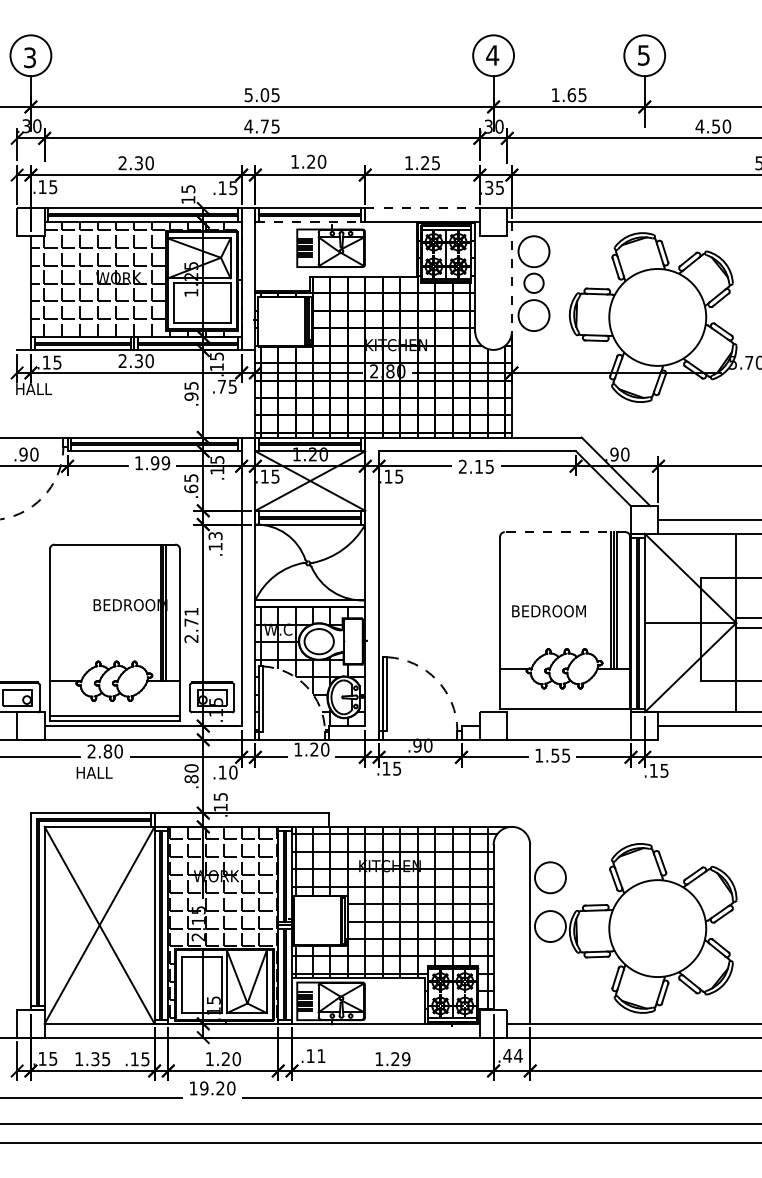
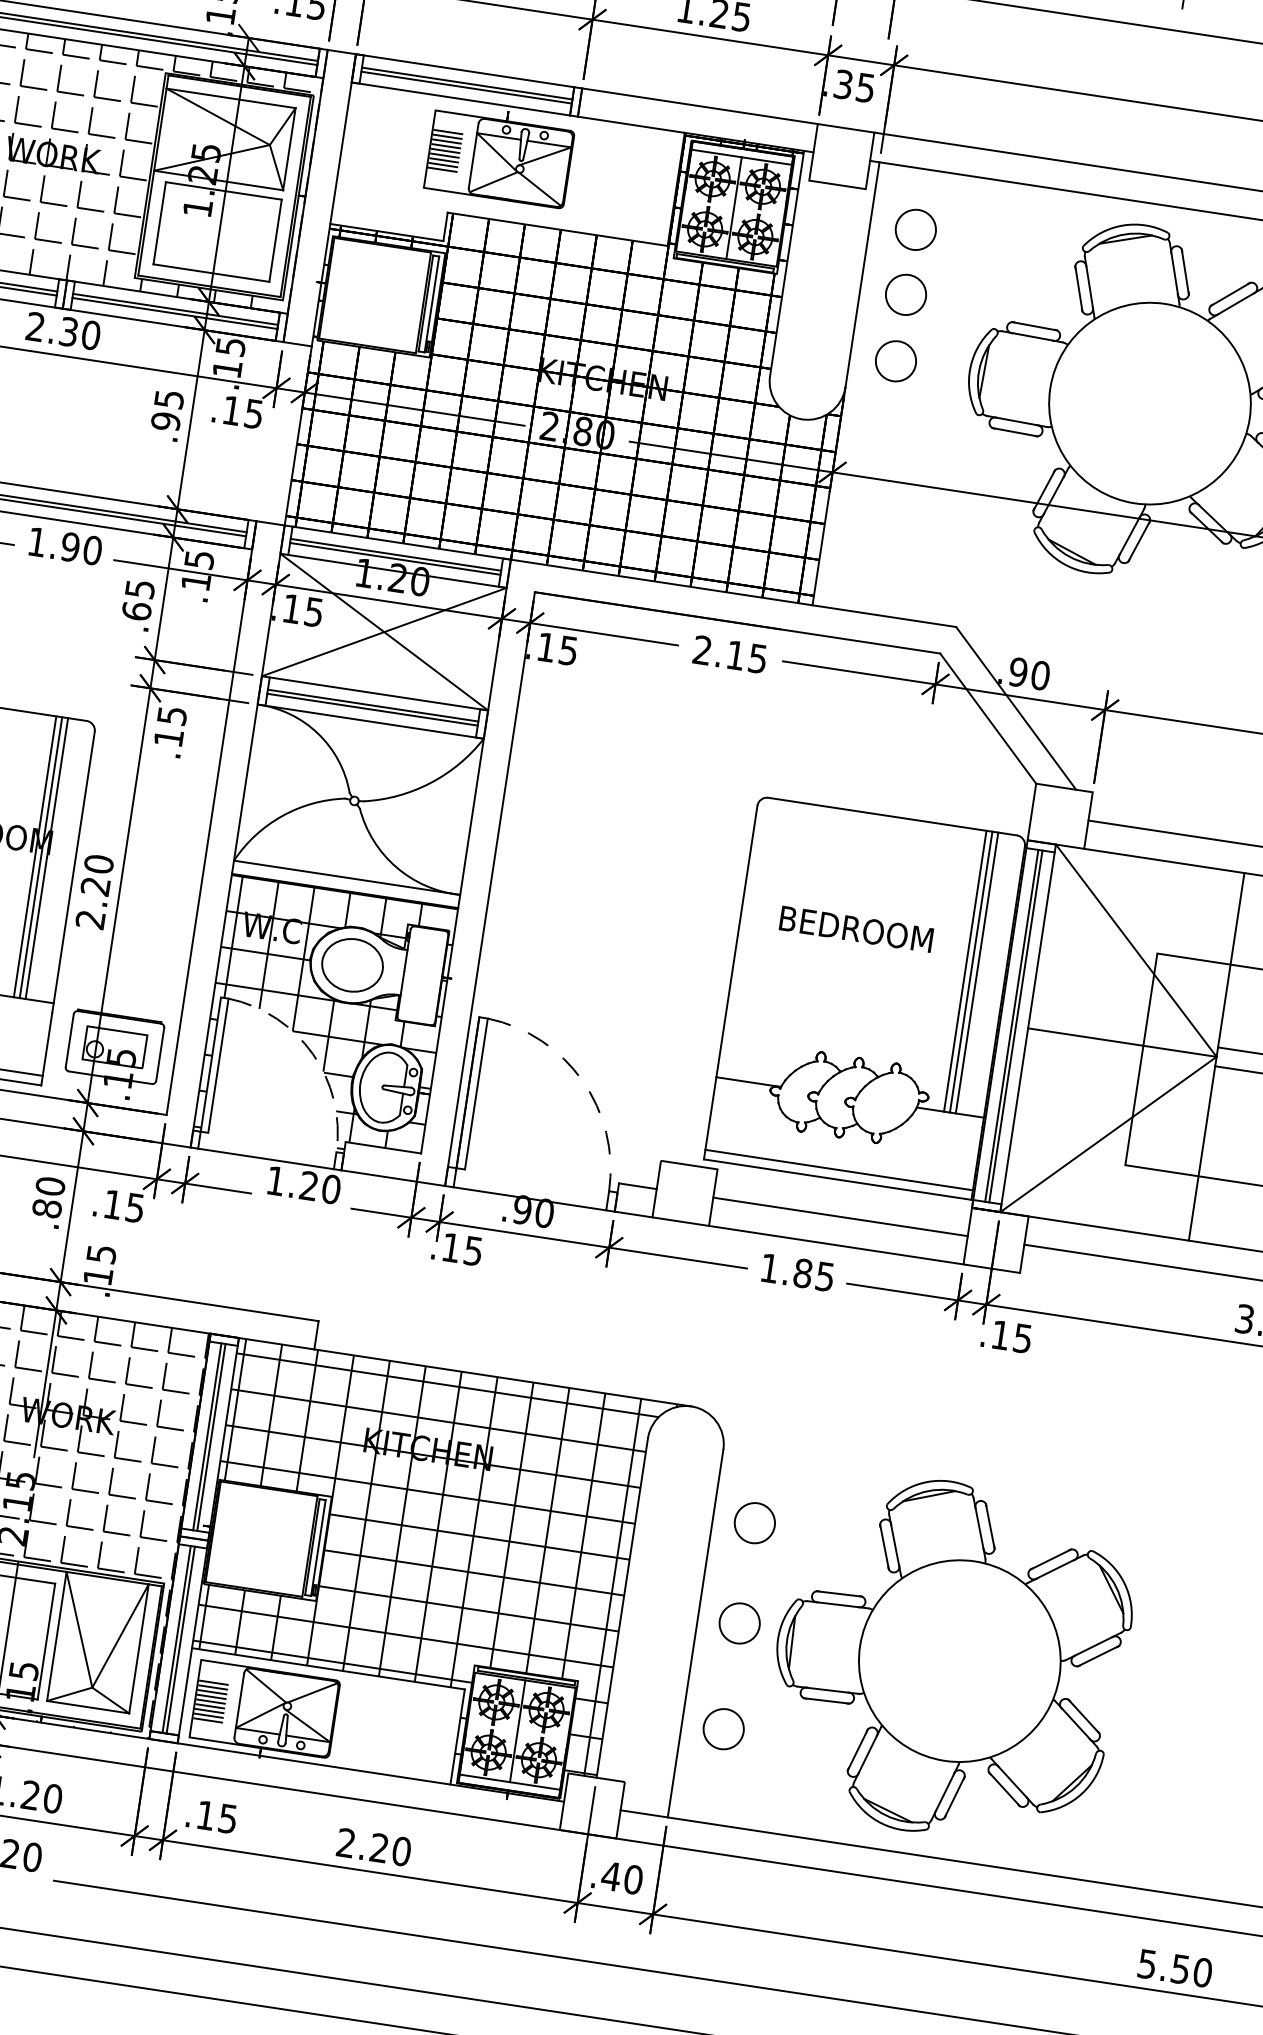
line: (423, 208) -> (701, 106), dashed -> solid
line: (308, 222) -> (460, 99), dashed -> solid
circle: (533, 251) -> (914, 229), size x0.62
line: (511, 276) -> (861, 273), dashed -> solid
circle: (533, 315) -> (894, 360), size x0.62
text: (221, 386) -> (230, 409), .75 -> .15
text: (165, 463) -> (91, 550), 1.99 -> 1.90
line: (564, 532) -> (891, 817), dashed -> solid
text: (214, 535) -> (170, 714), .13 -> .15
text: (548, 611) -> (855, 929), moved
text: (191, 616) -> (97, 873), 2.71 -> 2.20
line: (565, 703) -> (840, 1169), added
line: (569, 726) -> (841, 1217), added
text: (555, 755) -> (803, 1273), 1.55 -> 1.85
text: (233, 772) -> (135, 1207), .10 -> .15
circle: (550, 877) -> (755, 1522), size x0.62
circle: (550, 926) -> (739, 1623), size x0.62
circle: (549, 977) -> (721, 1728), added
text: (517, 1055) -> (631, 1878), .44 -> .40
text: (321, 1056) -> (228, 1819), .11 -> .15
text: (392, 1059) -> (373, 1847), 1.29 -> 2.20

